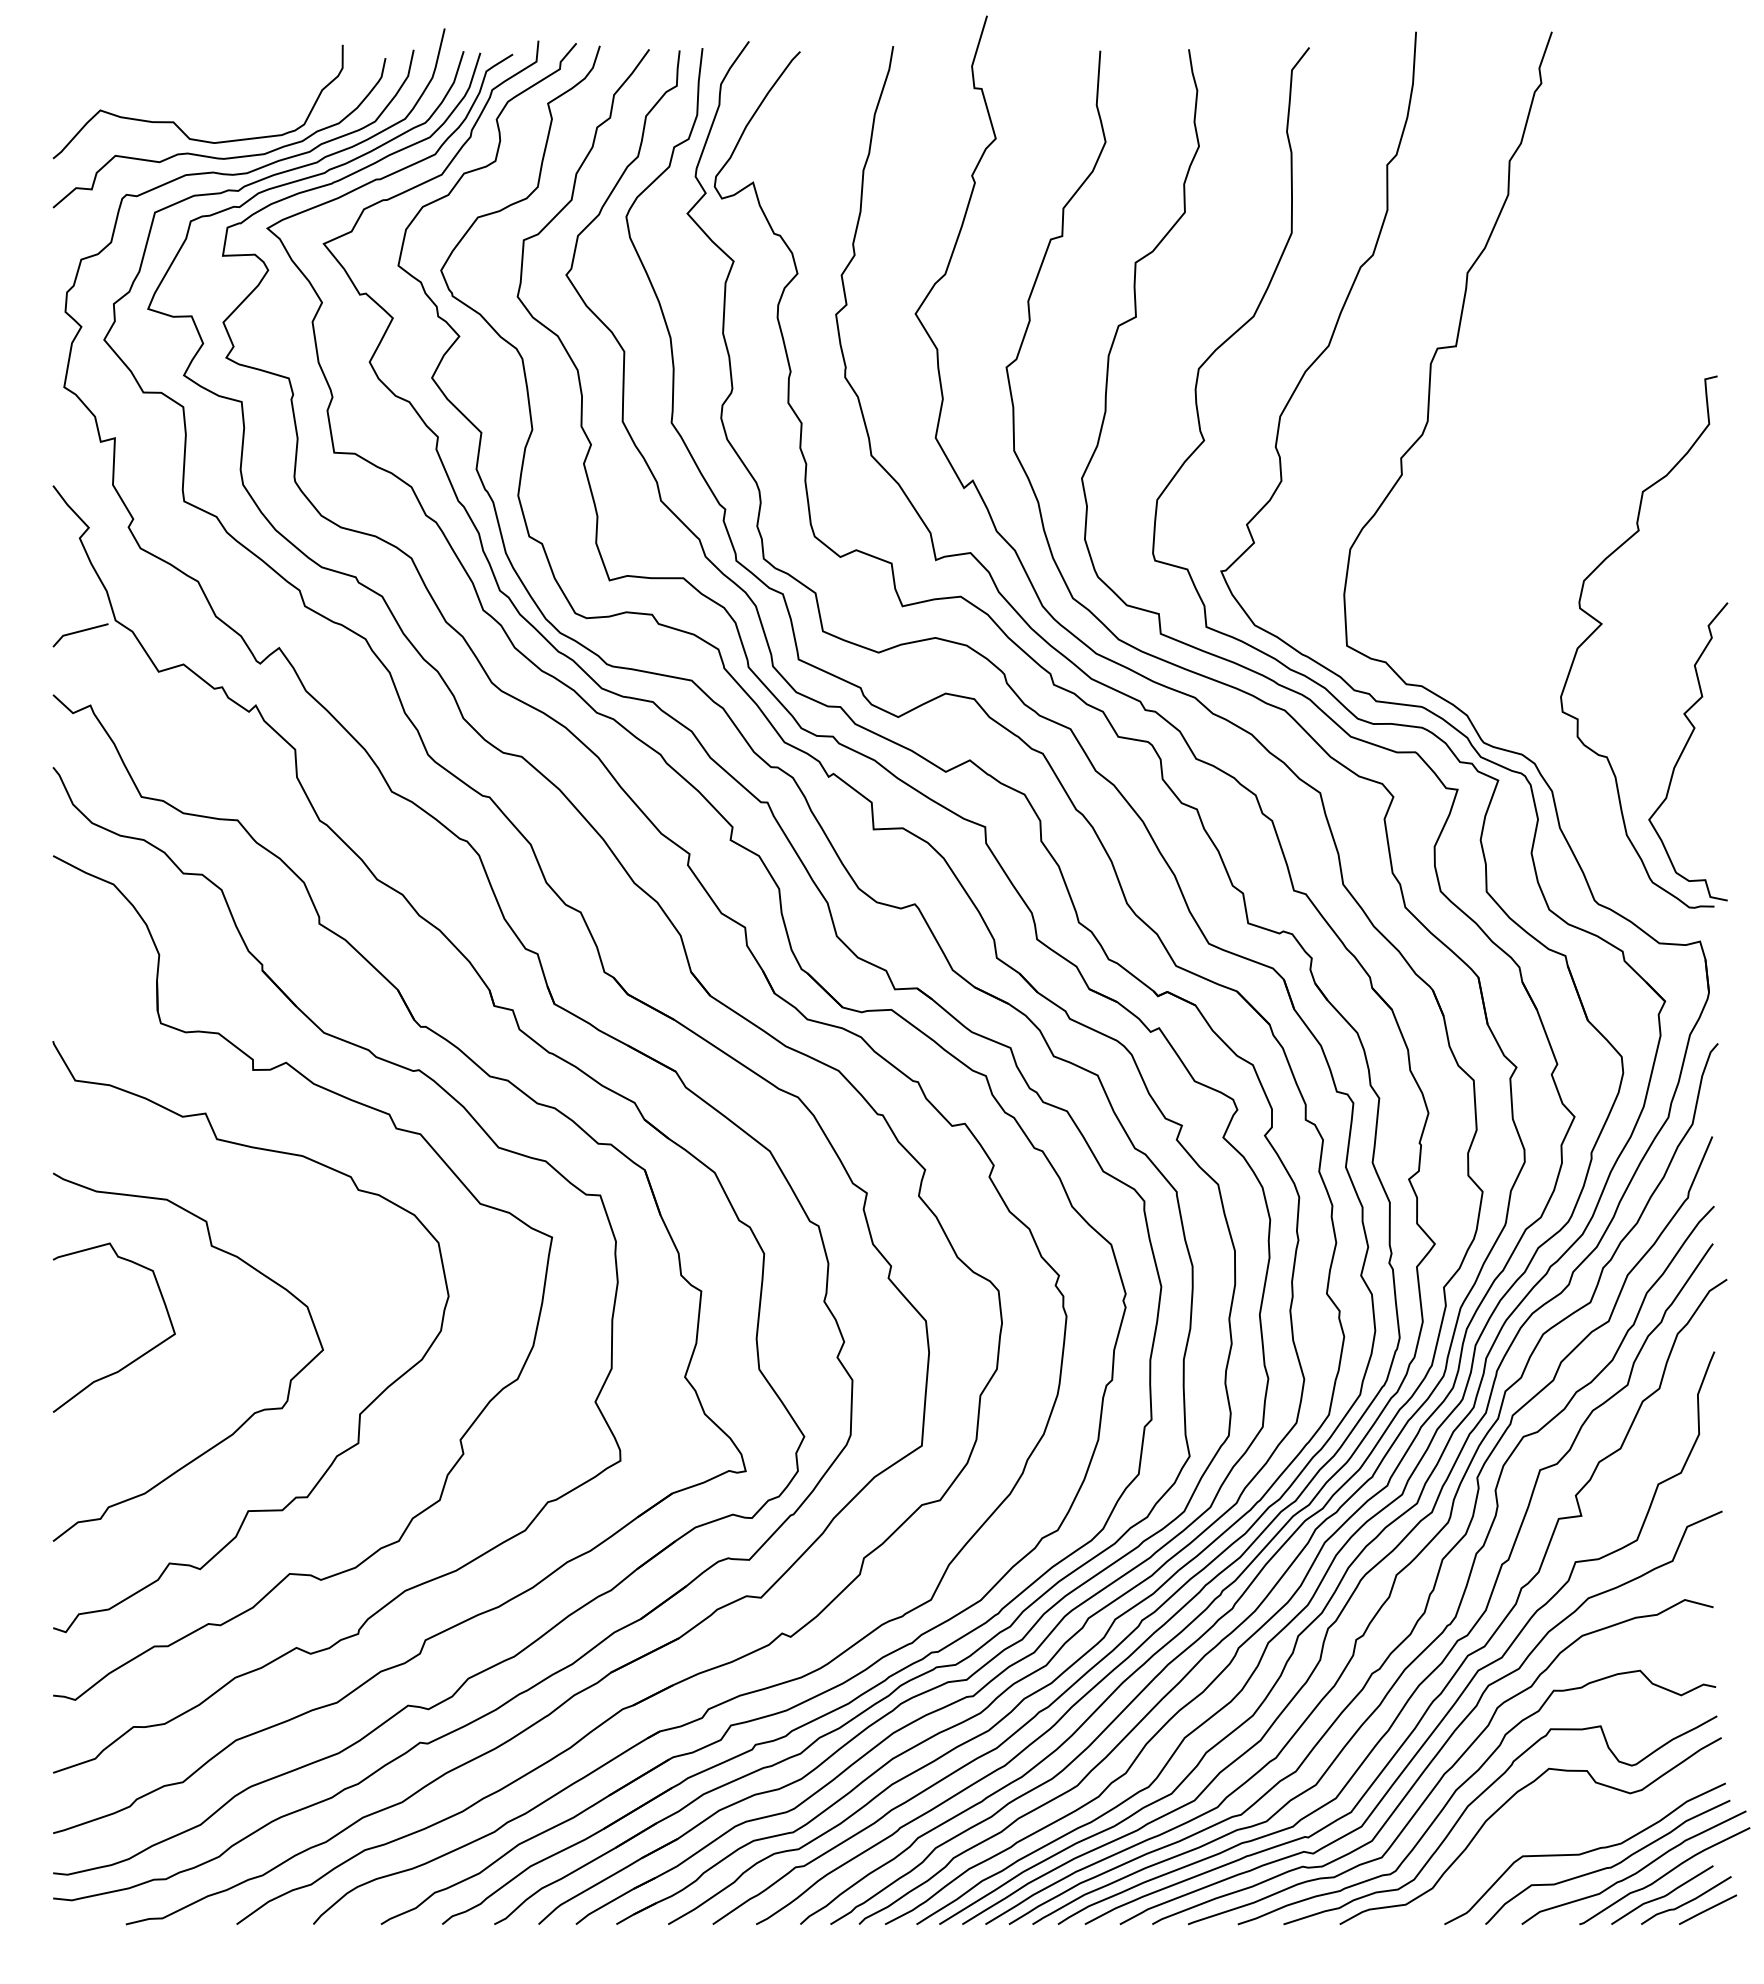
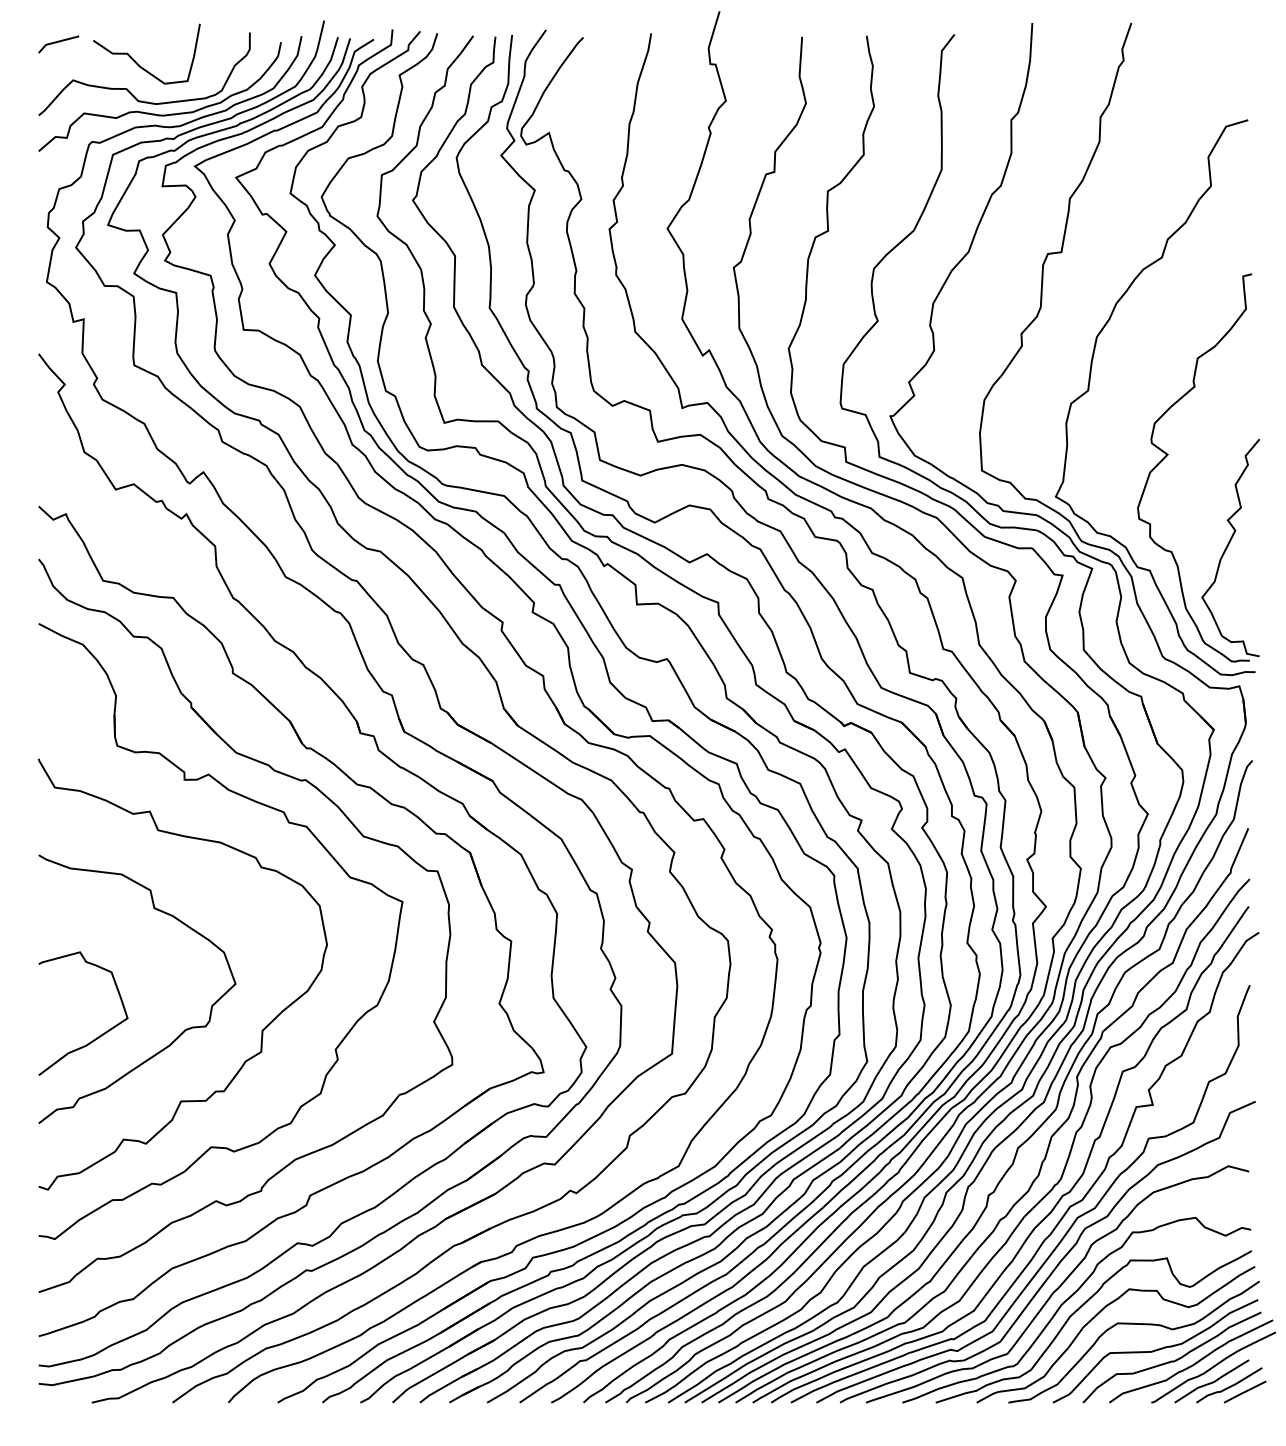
curve: (188, 86) -> (137, 62), added
curve: (1494, 531) -> (1089, 387), added
line: (80, 632) -> (58, 42), moved
curve: (134, 1359) -> (98, 1036), moved
curve: (1555, 1817) -> (1133, 1324), added

